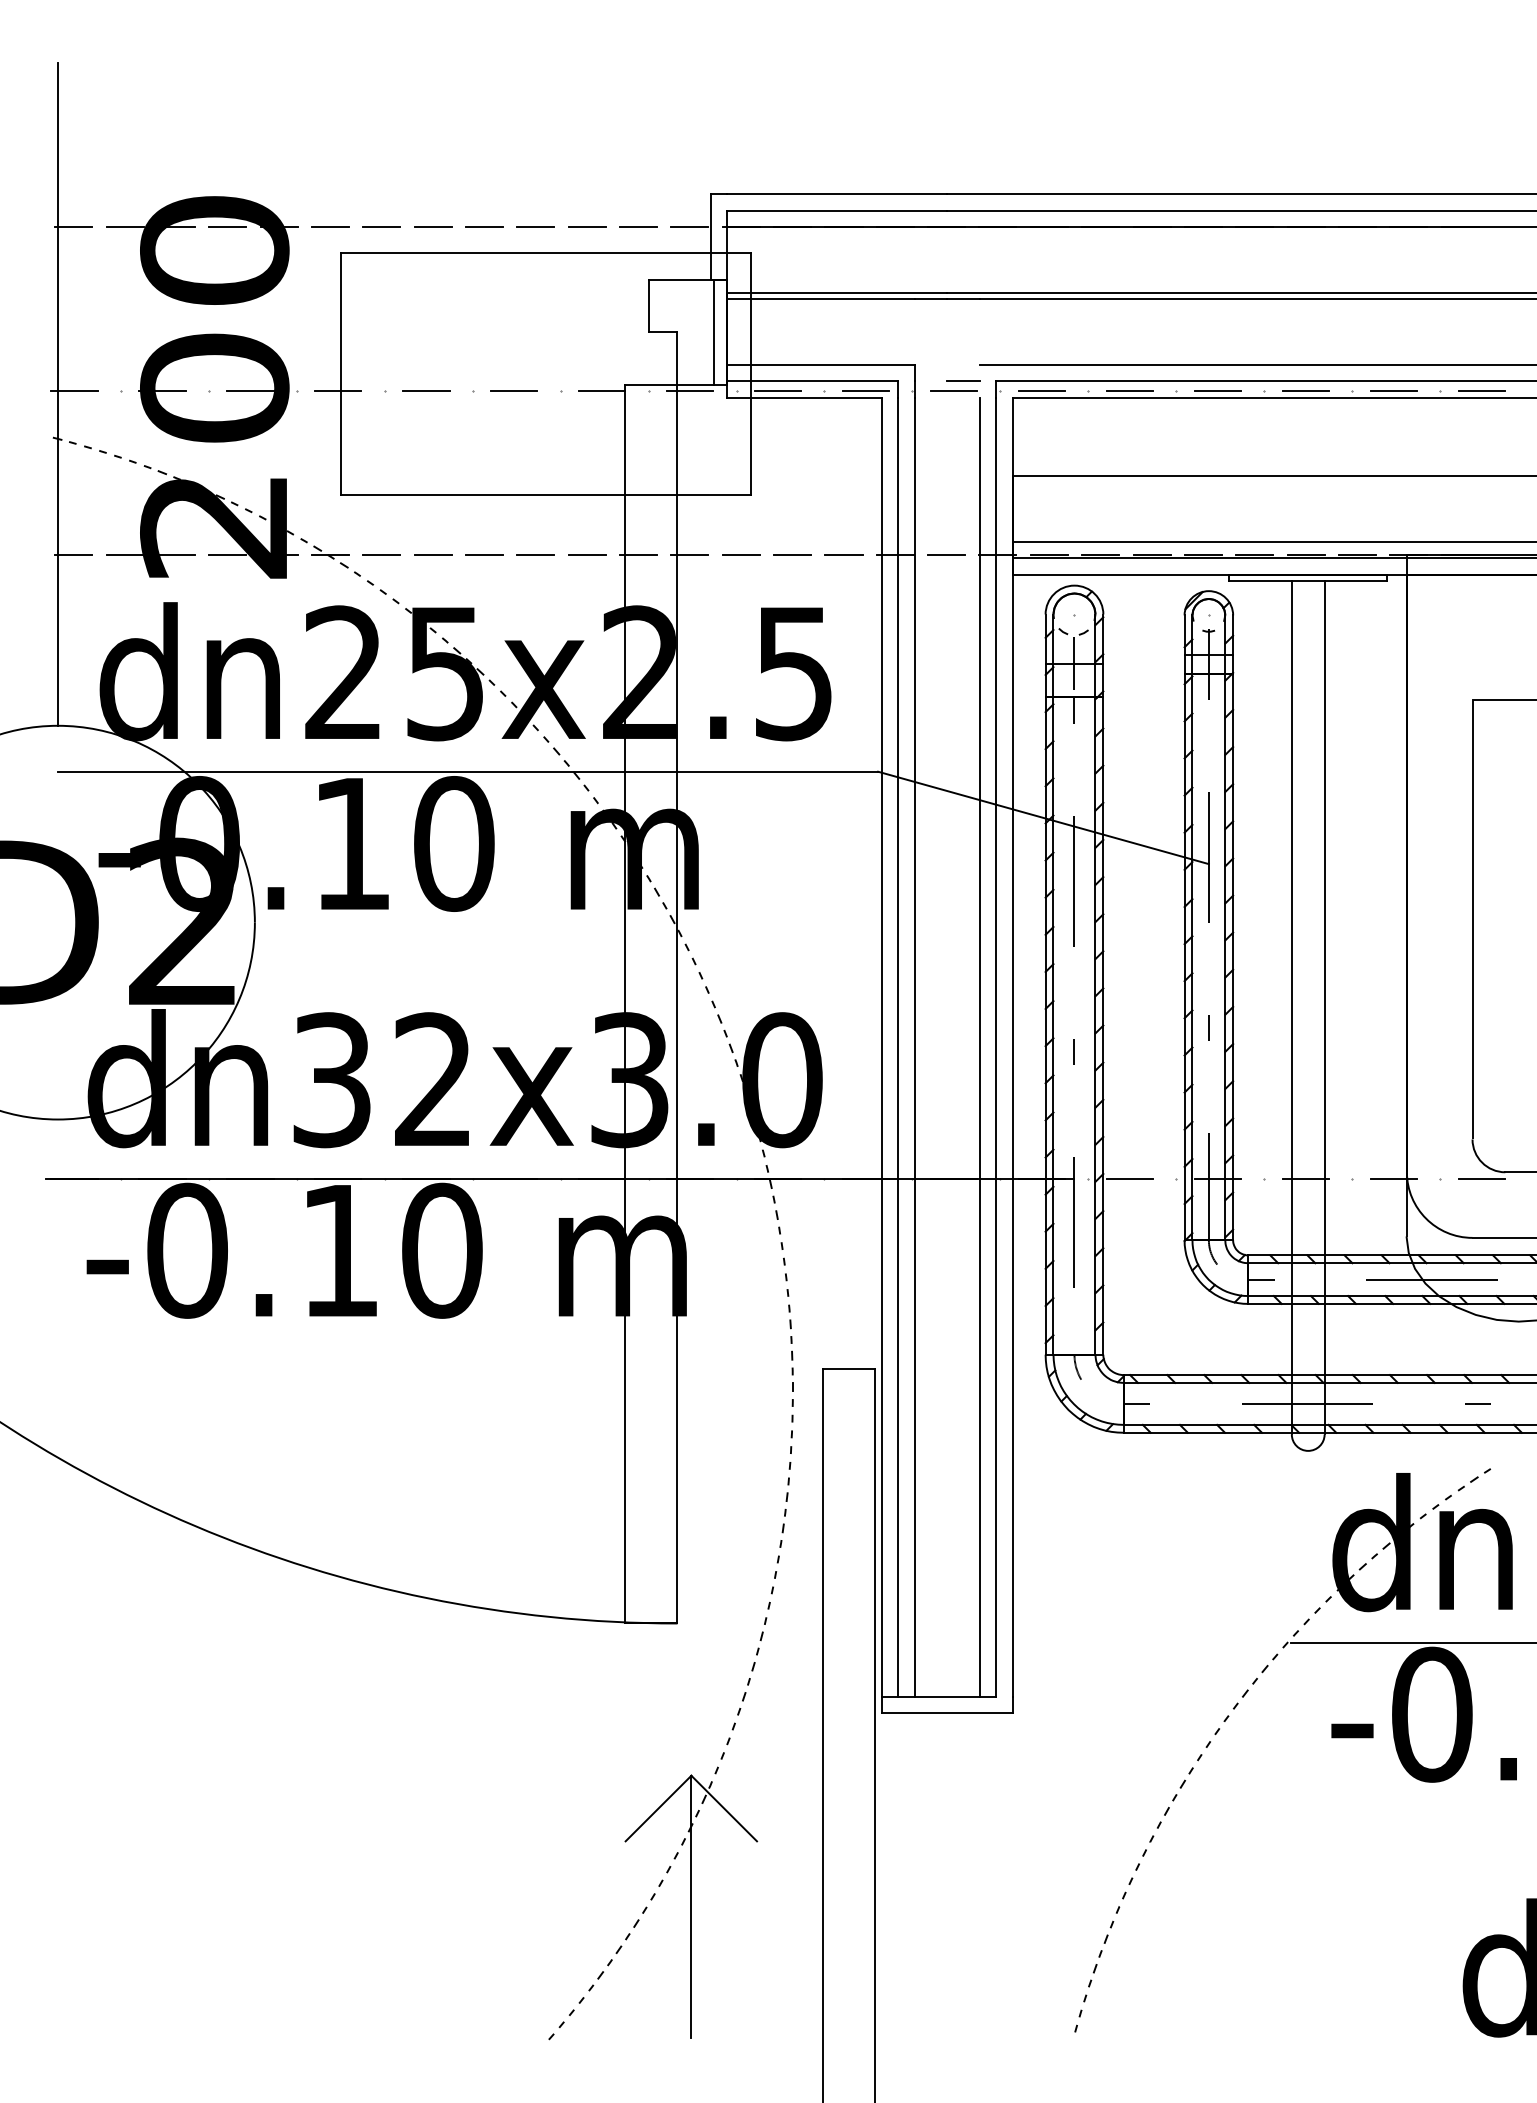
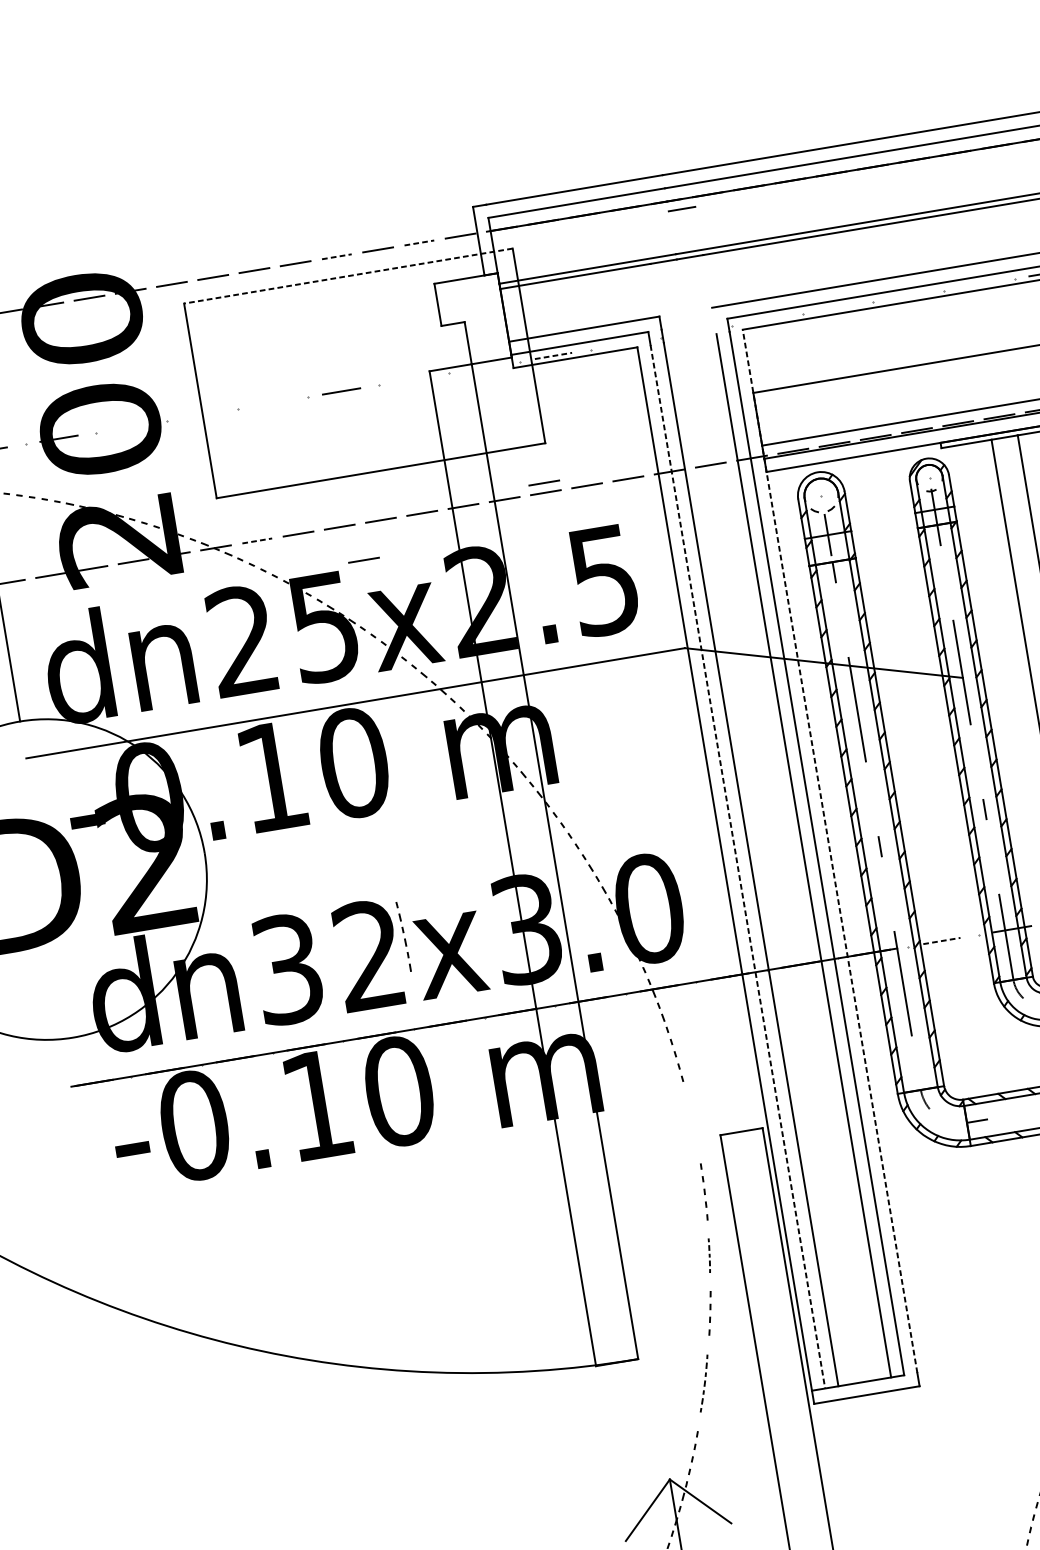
line: (535, 227) -> (336, 257), solid -> dashed
line: (638, 227) -> (419, 243), solid -> dashed
line: (545, 252) -> (348, 275), solid -> dashed
line: (714, 331) -> (494, 316), removed
line: (963, 380) -> (681, 208), moved
line: (426, 390) -> (270, 402), removed
line: (250, 391) -> (129, 427), removed
line: (338, 391) -> (200, 415), removed
line: (602, 391) -> (412, 379), removed
line: (690, 391) -> (483, 368), removed
line: (778, 391) -> (553, 356), solid -> dashed
line: (865, 391) -> (623, 344), removed
line: (953, 391) -> (694, 332), removed
line: (1041, 391) -> (764, 320), removed
line: (1129, 391) -> (835, 309), removed
line: (1217, 391) -> (906, 297), removed
line: (1305, 391) -> (976, 285), removed
line: (741, 542) -> (544, 482), added
line: (381, 555) -> (257, 541), solid -> dashed
line: (507, 599) -> (364, 559), added
line: (897, 1047) -> (737, 867), solid -> dashed
line: (1012, 1047) -> (829, 851), solid -> dashed
line: (1130, 1178) -> (942, 940), solid -> dashed
part: (790, 1347) -> (403, 936), moved
part: (784, 1512) -> (709, 1255), size x0.6
part: (752, 1666) -> (704, 1383), size x0.7

